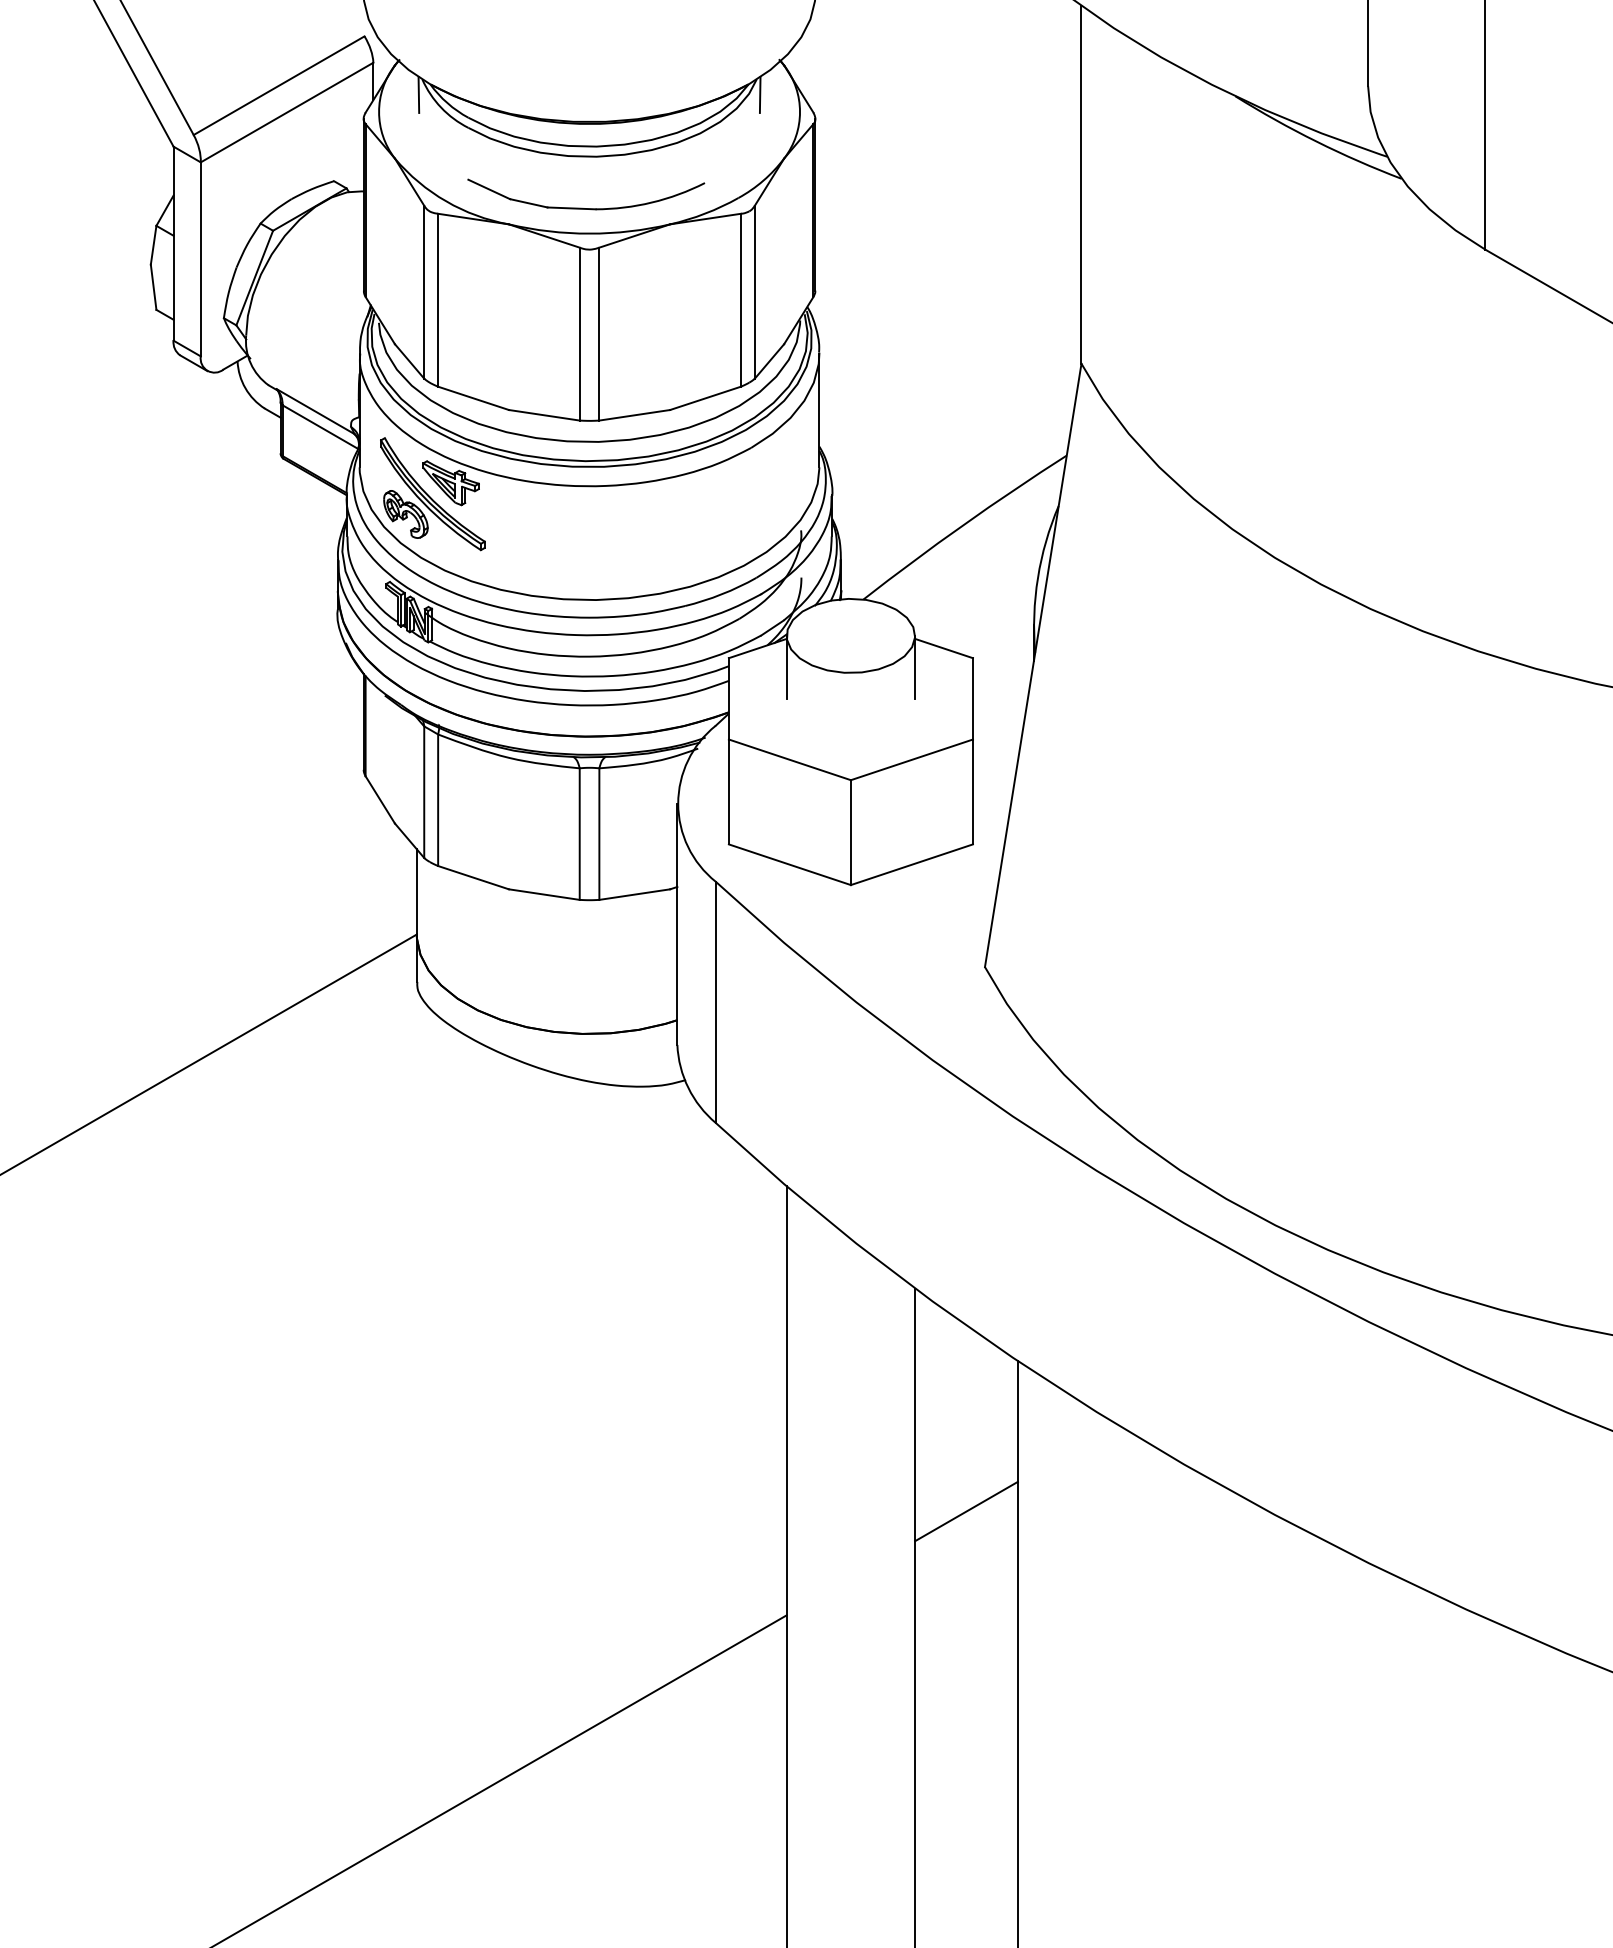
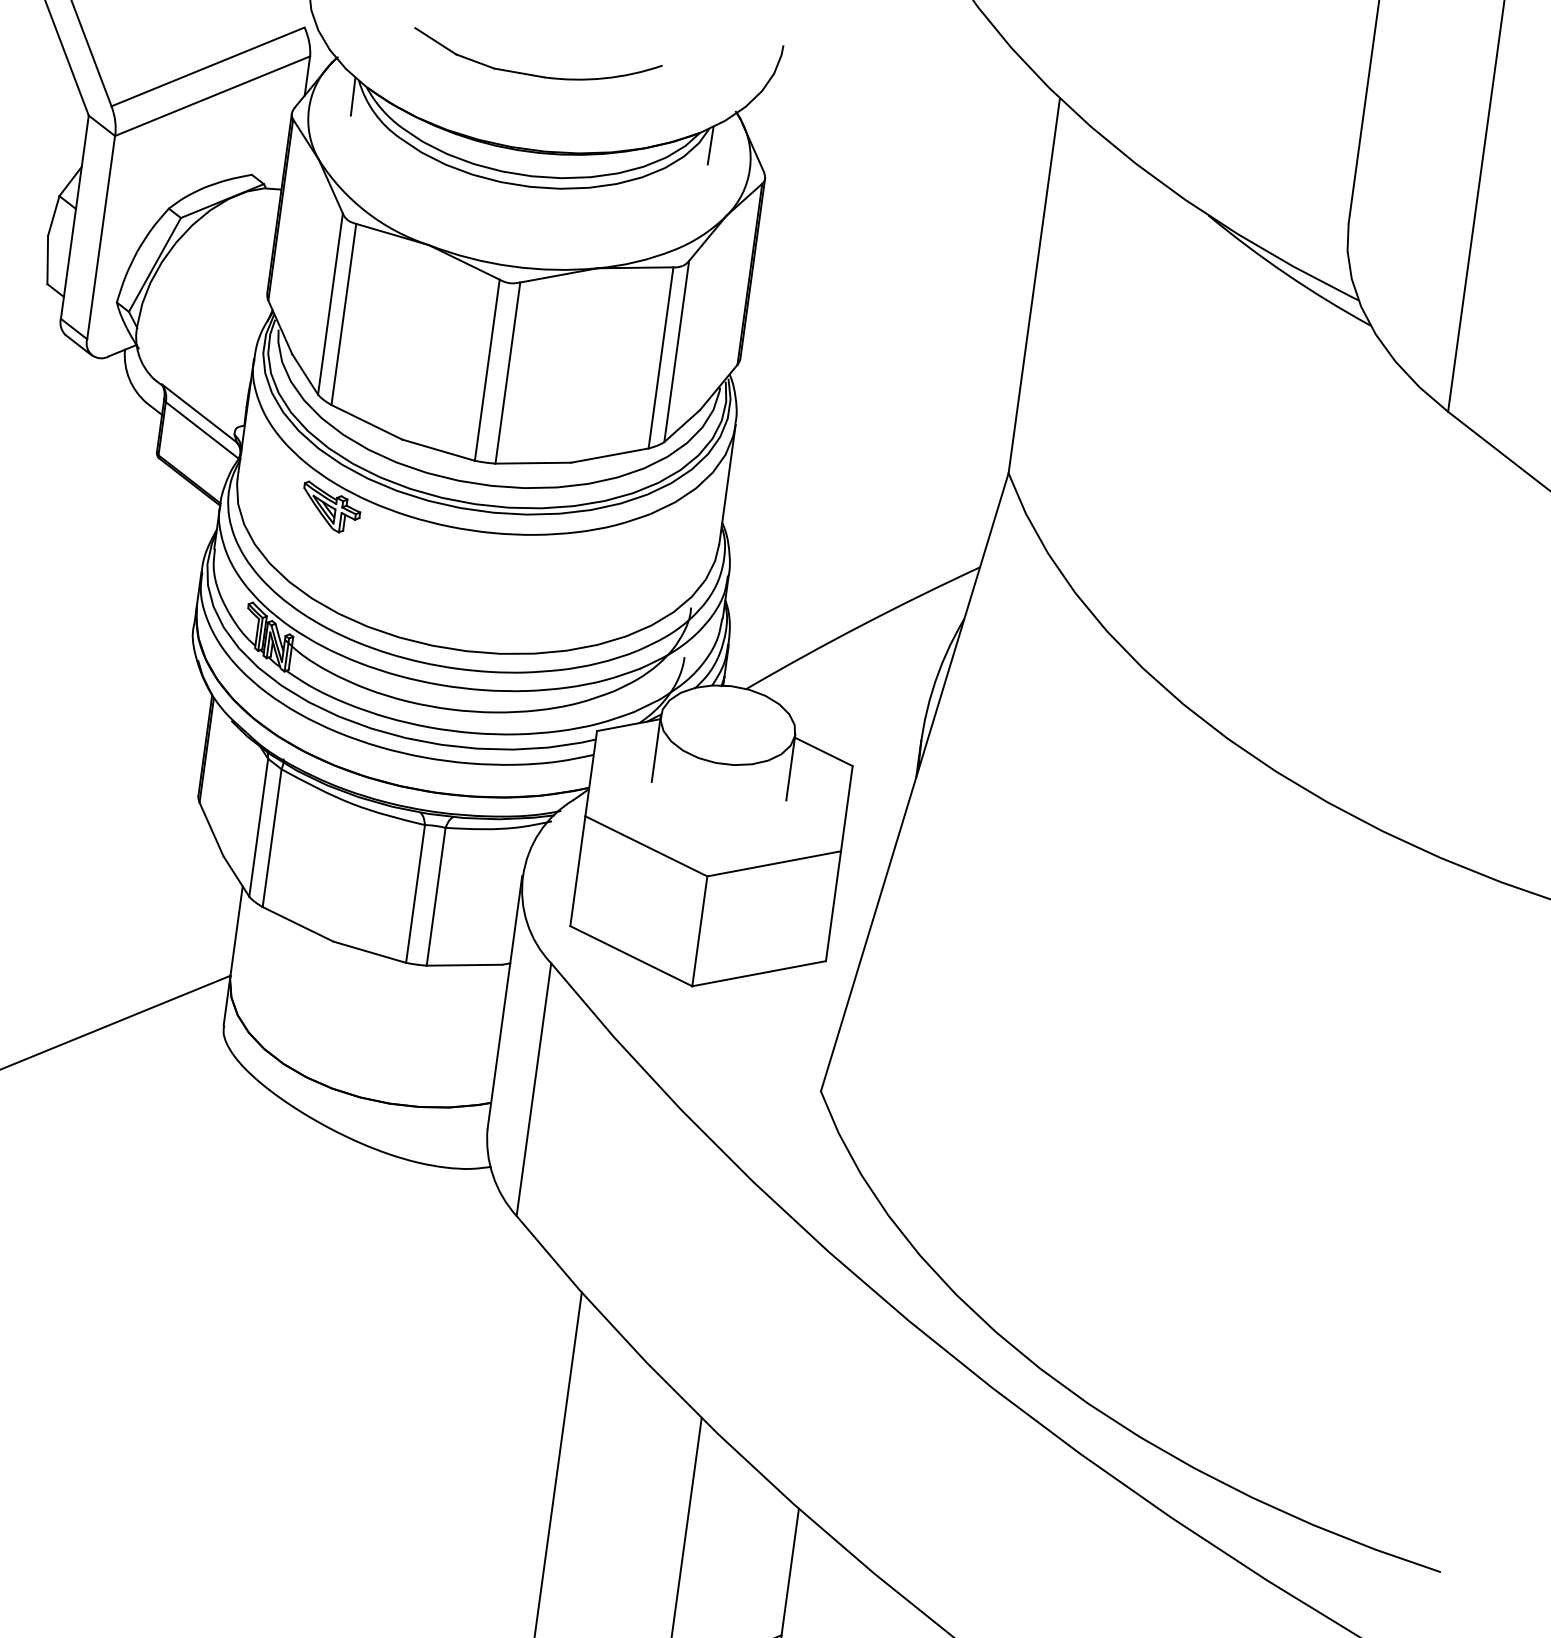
part: (582, 207) -> (530, 73), moved
part: (432, 494) -> (310, 517), removed

